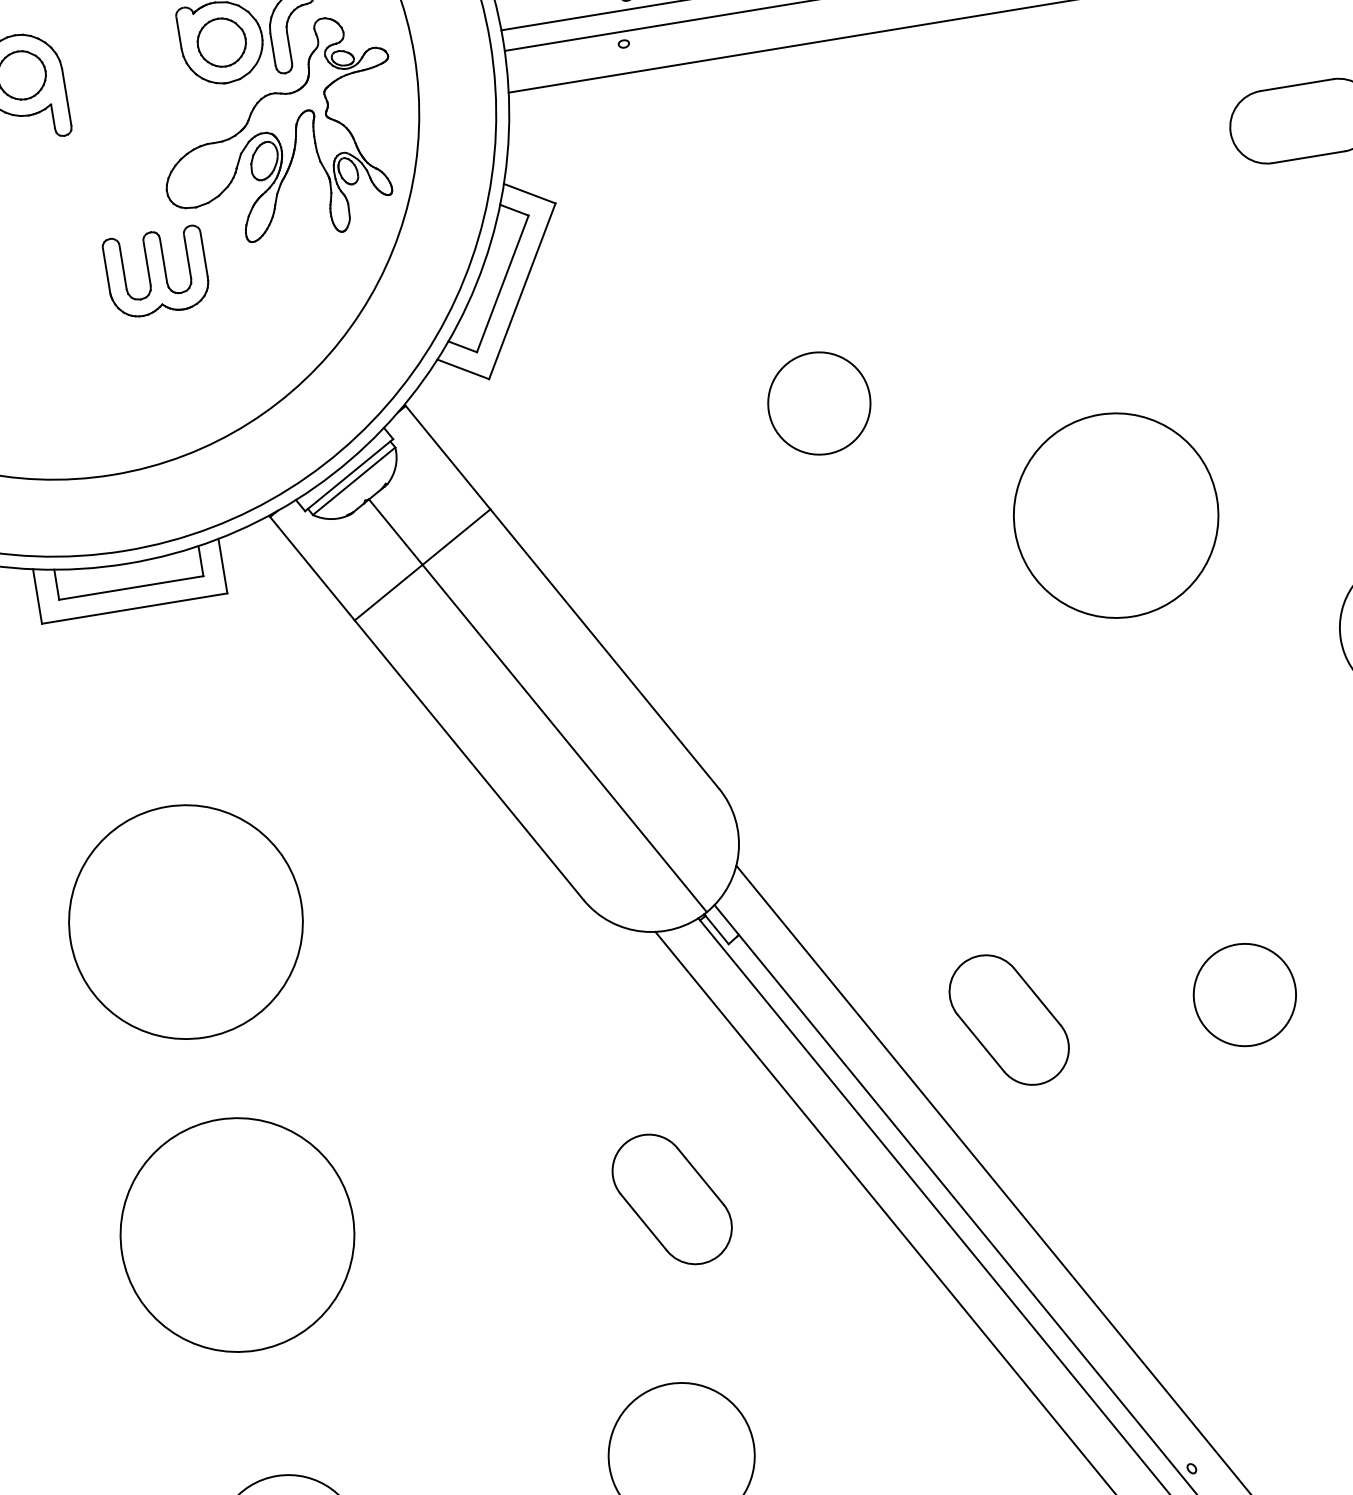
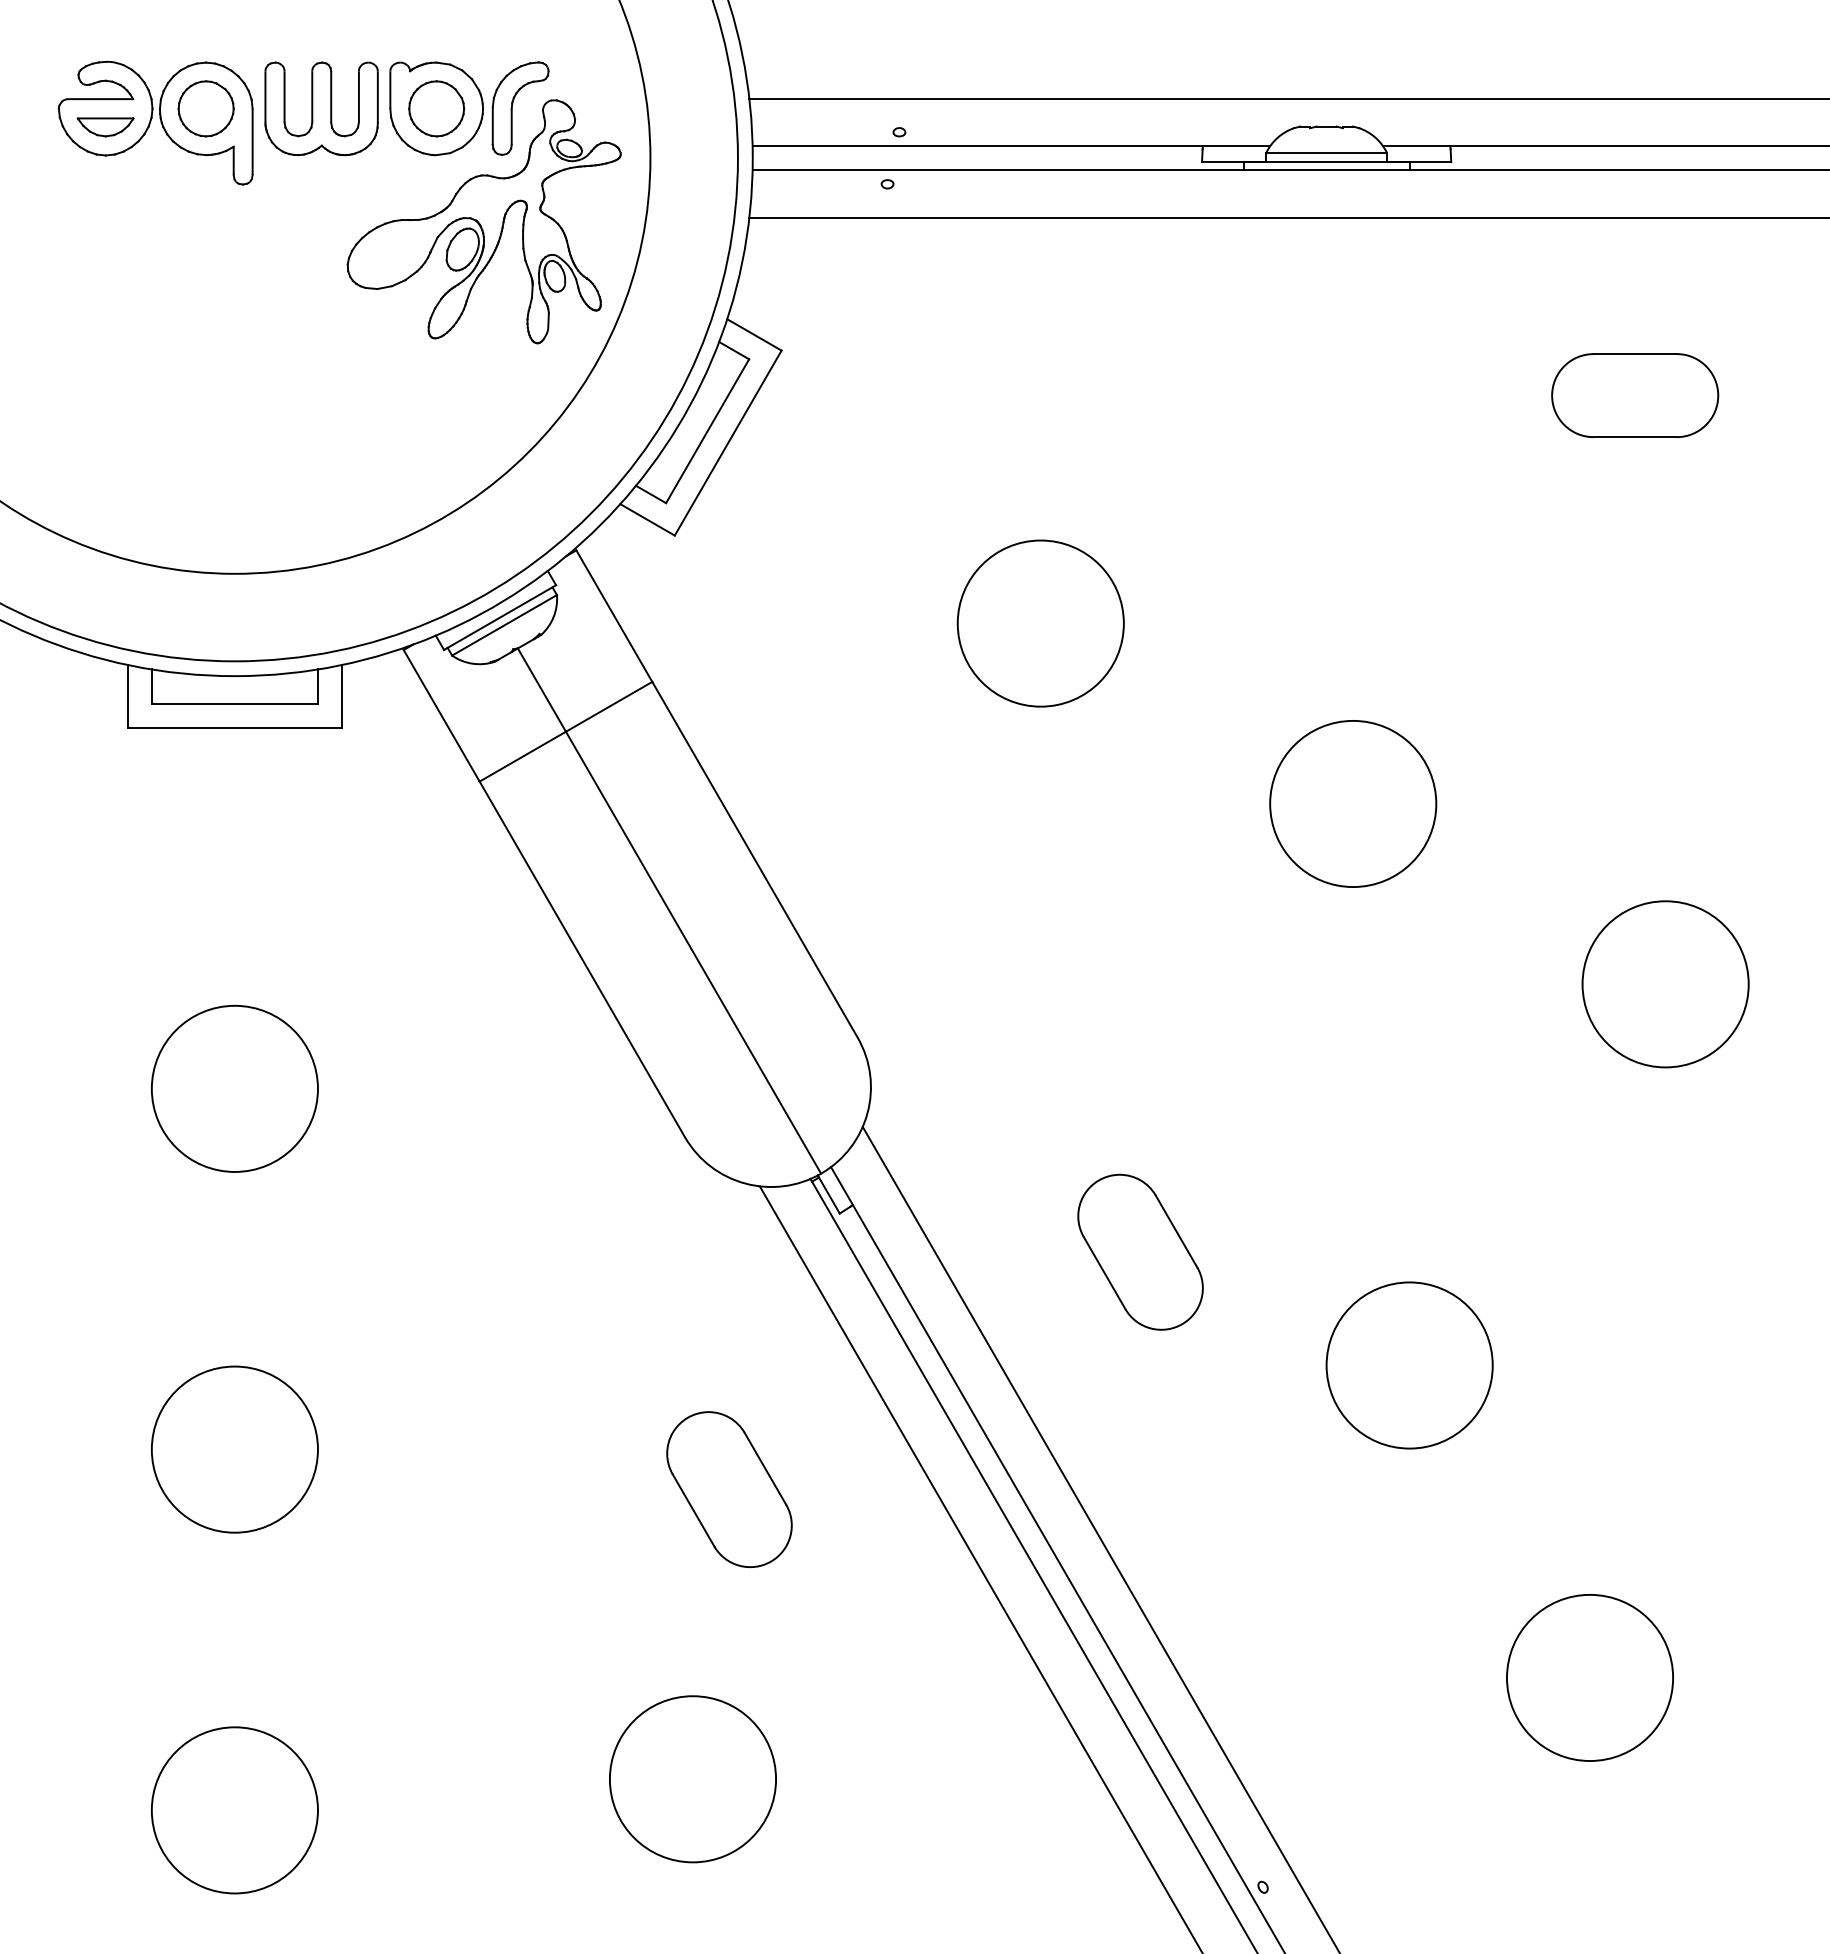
part: (156, 272) -> (321, 108), moved
circle: (819, 403) -> (1040, 623), size x1.43
circle: (1116, 515) -> (1353, 803), size x0.71
circle: (185, 921) -> (234, 1088), size x0.62
circle: (1244, 995) -> (1409, 1365), size x1.43
part: (1009, 1019) -> (1140, 1251), moved
circle: (236, 1234) -> (234, 1449), size x0.62

